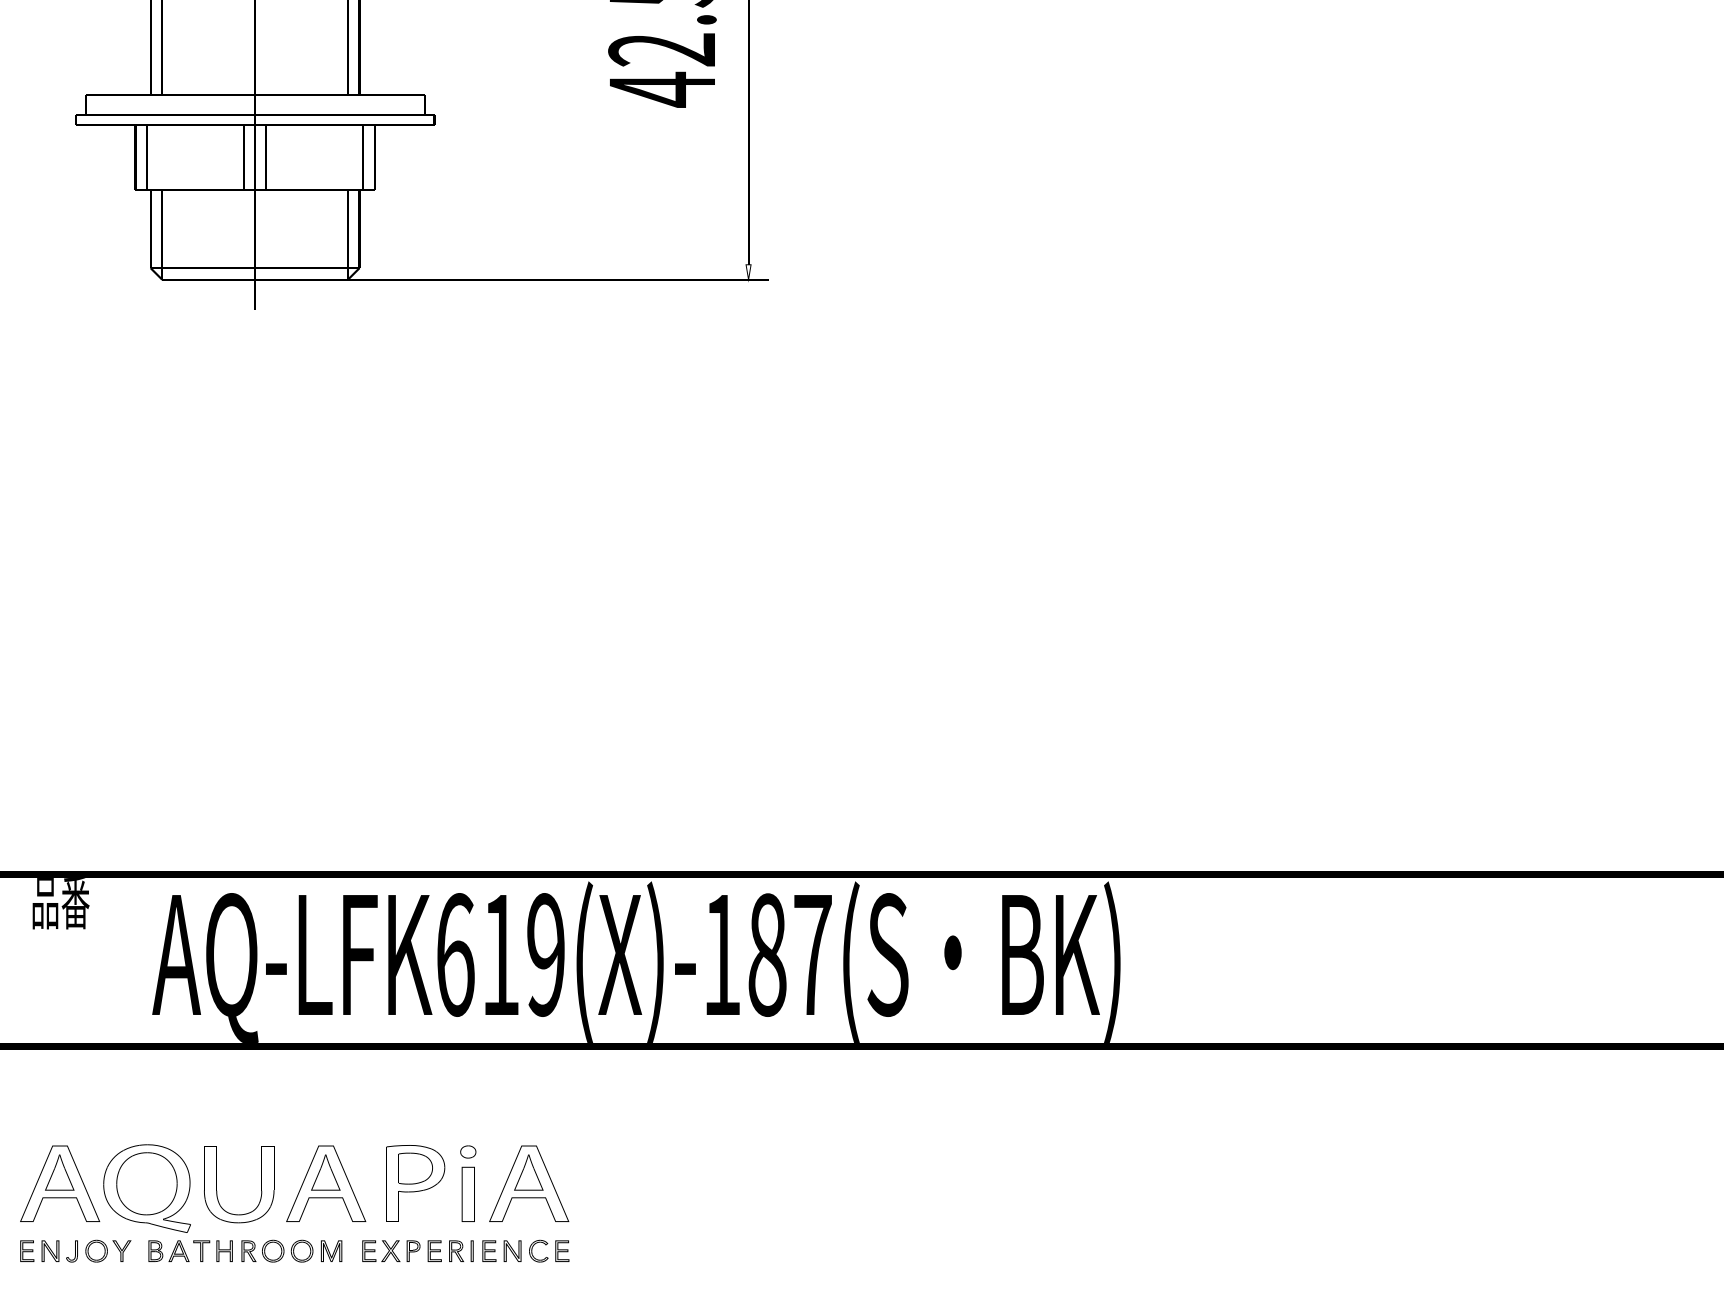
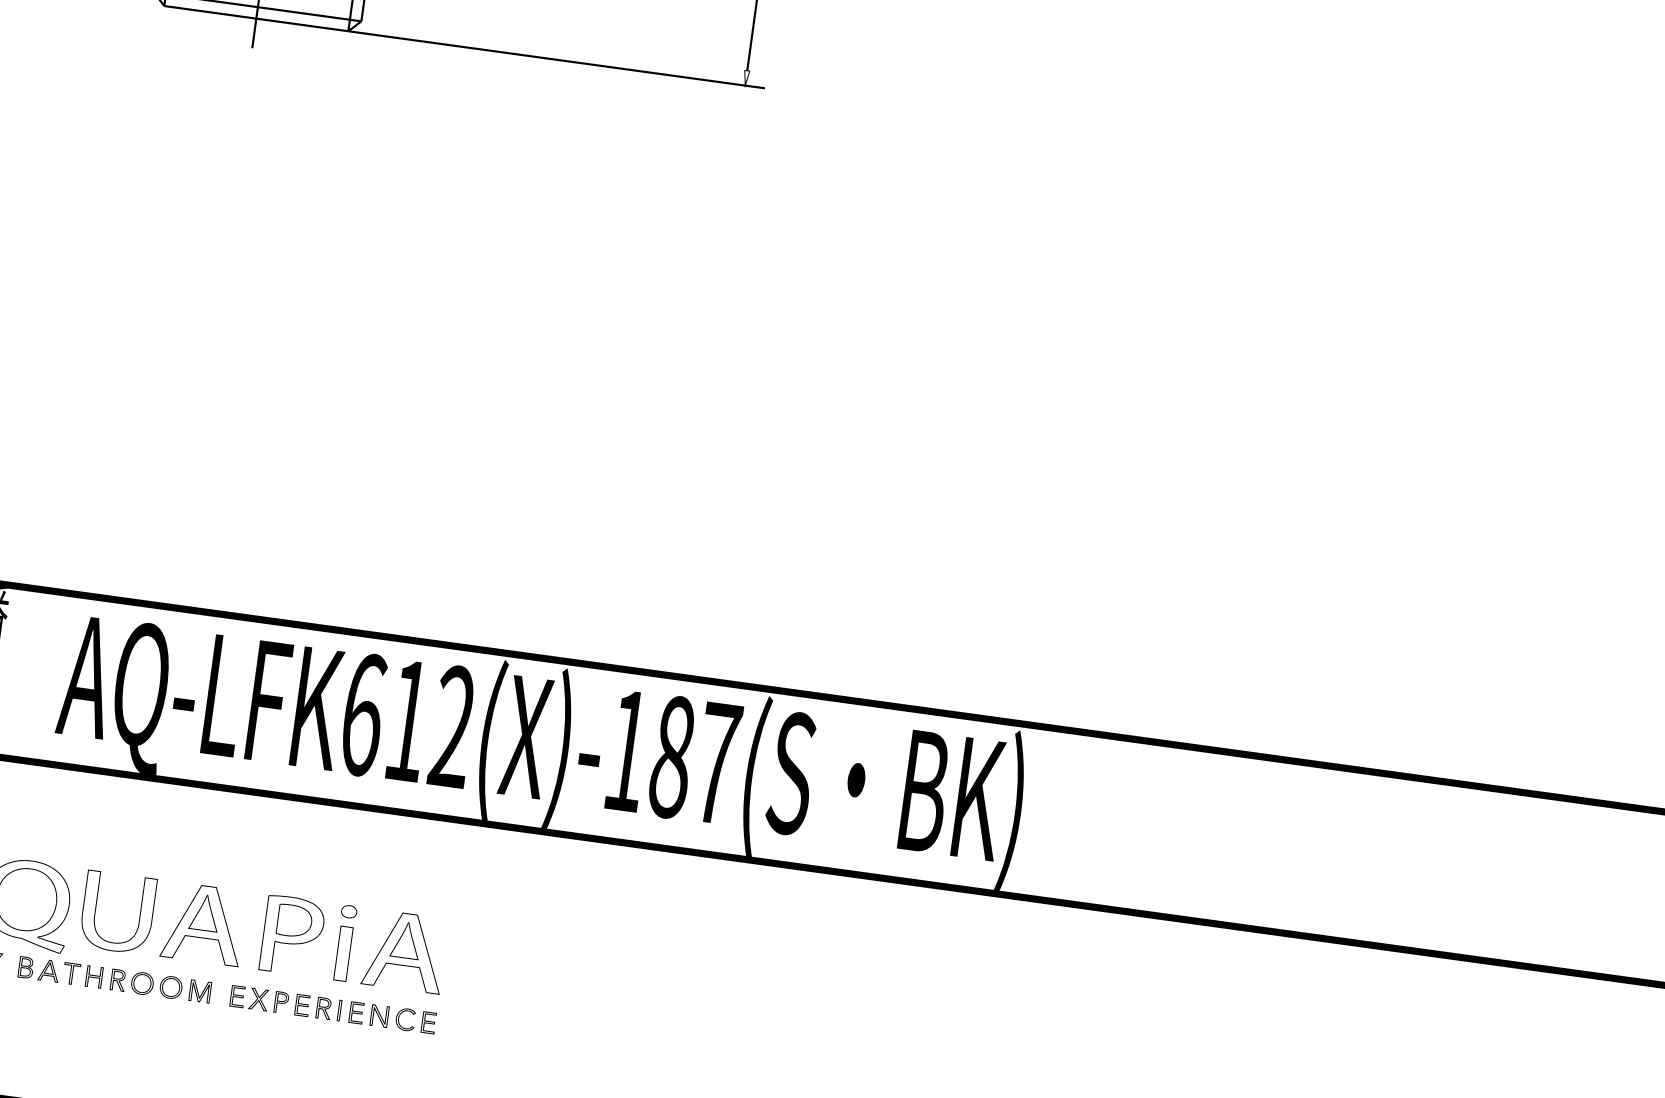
text: (545, 954) -> (452, 726), AQ-LFK619(X)-187(S -> AQ-LFK612(X)-187(S

